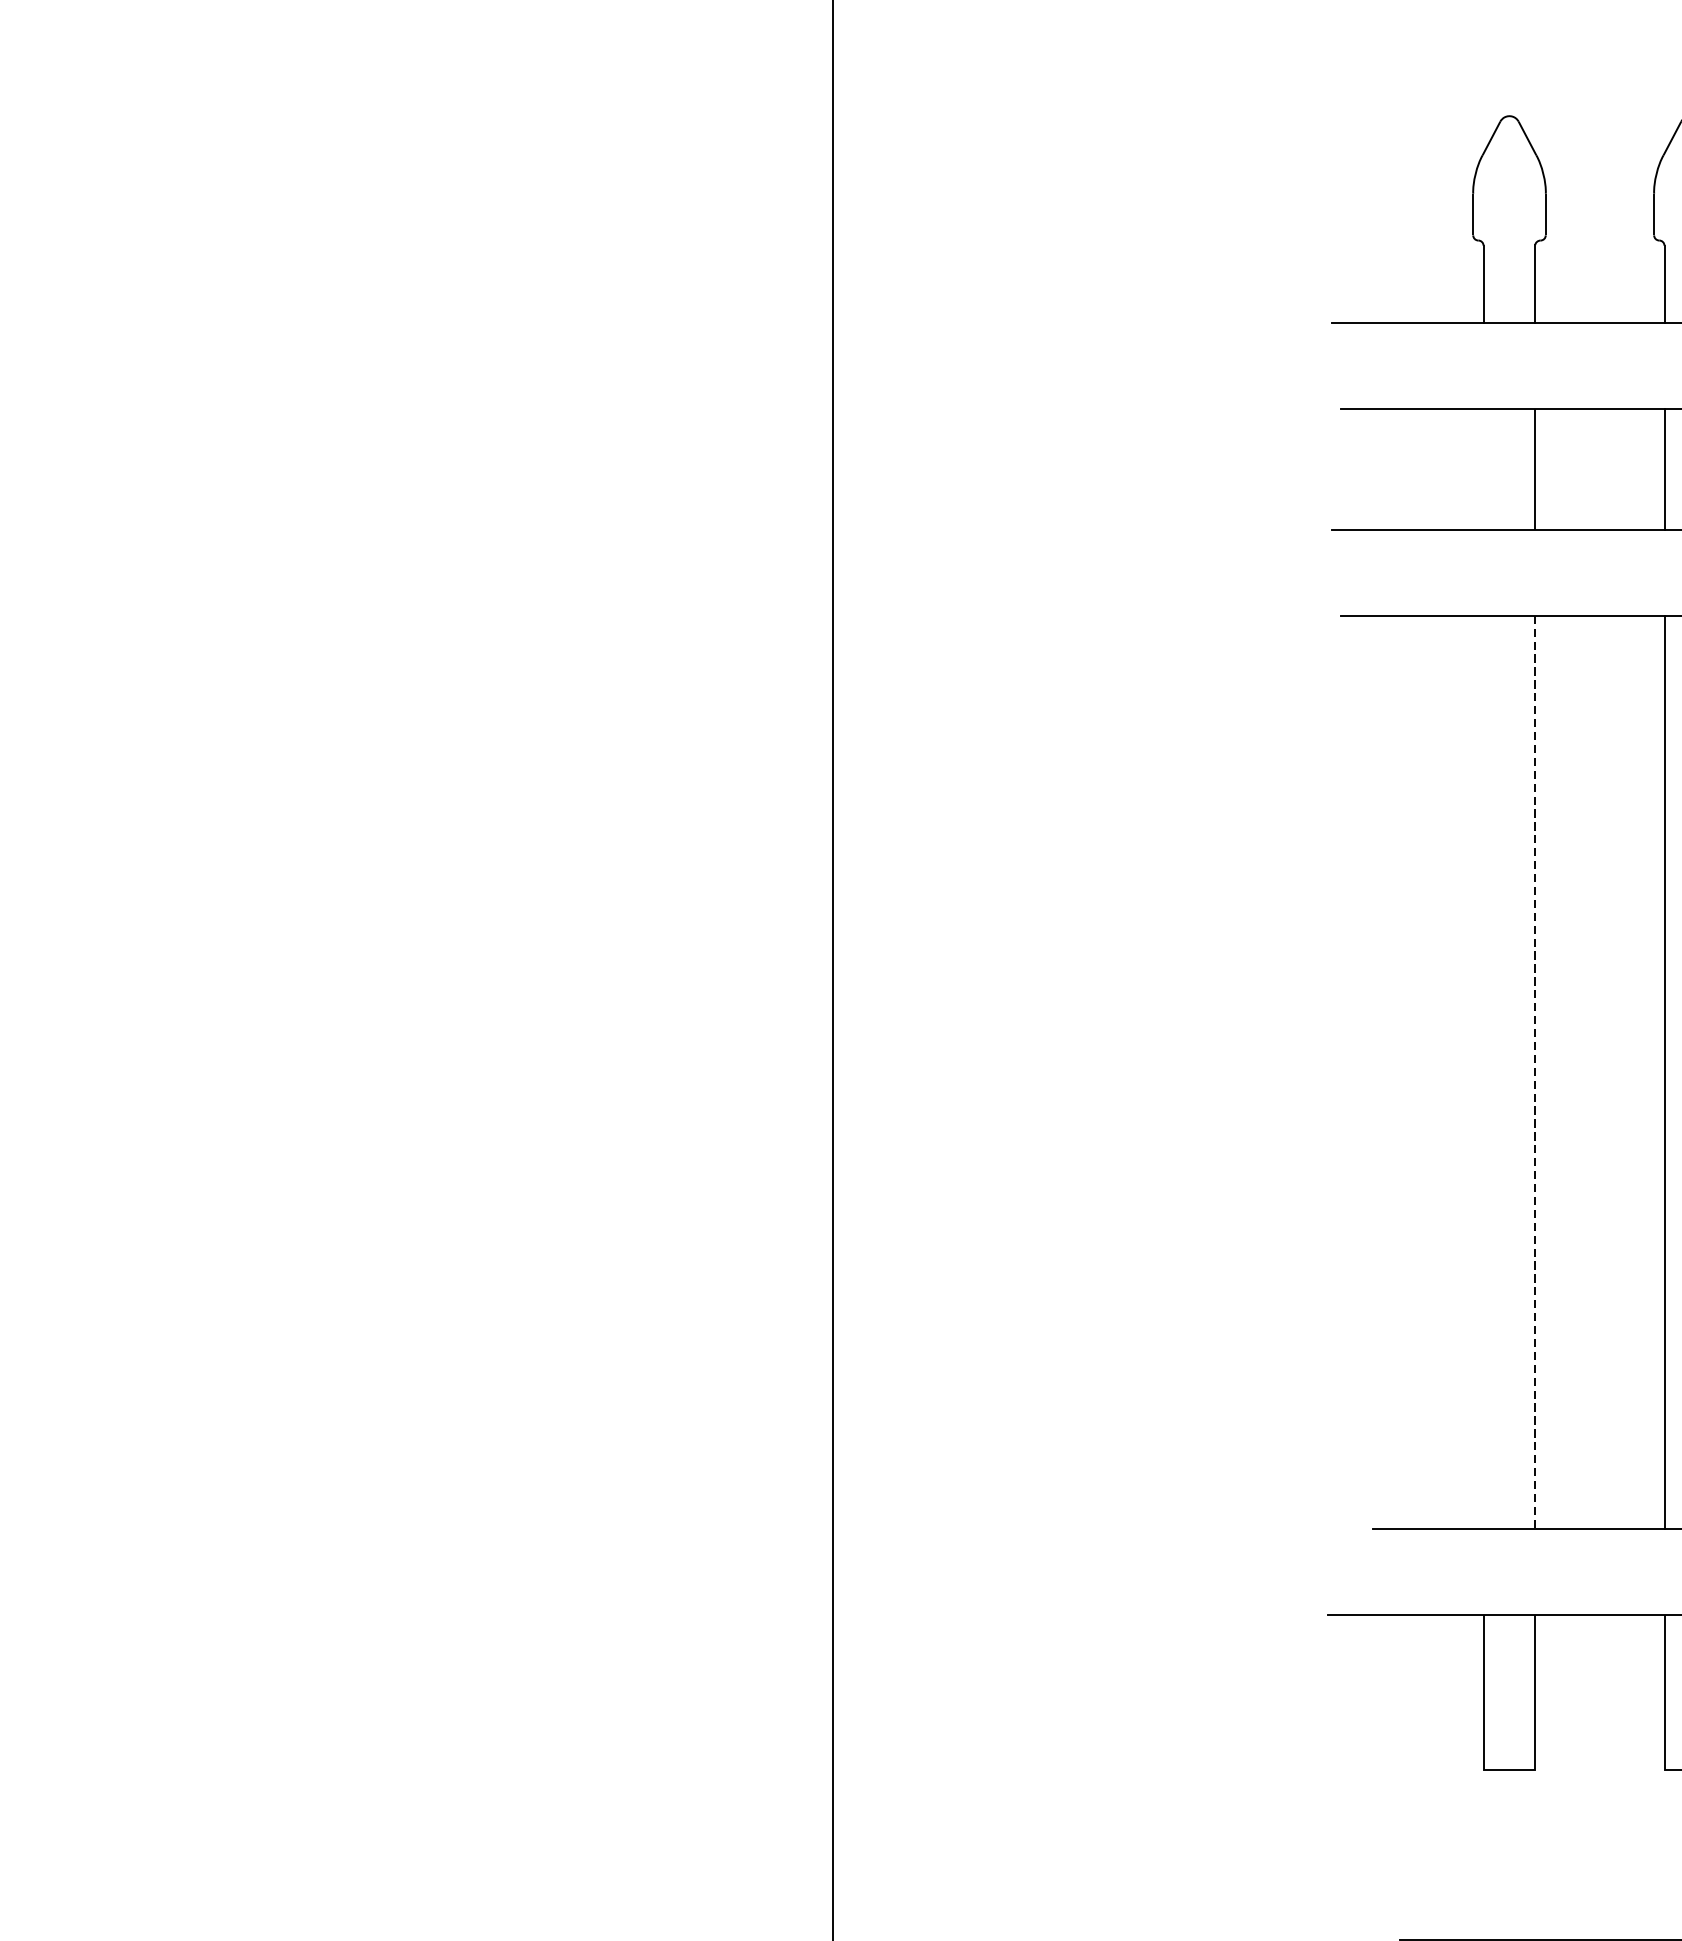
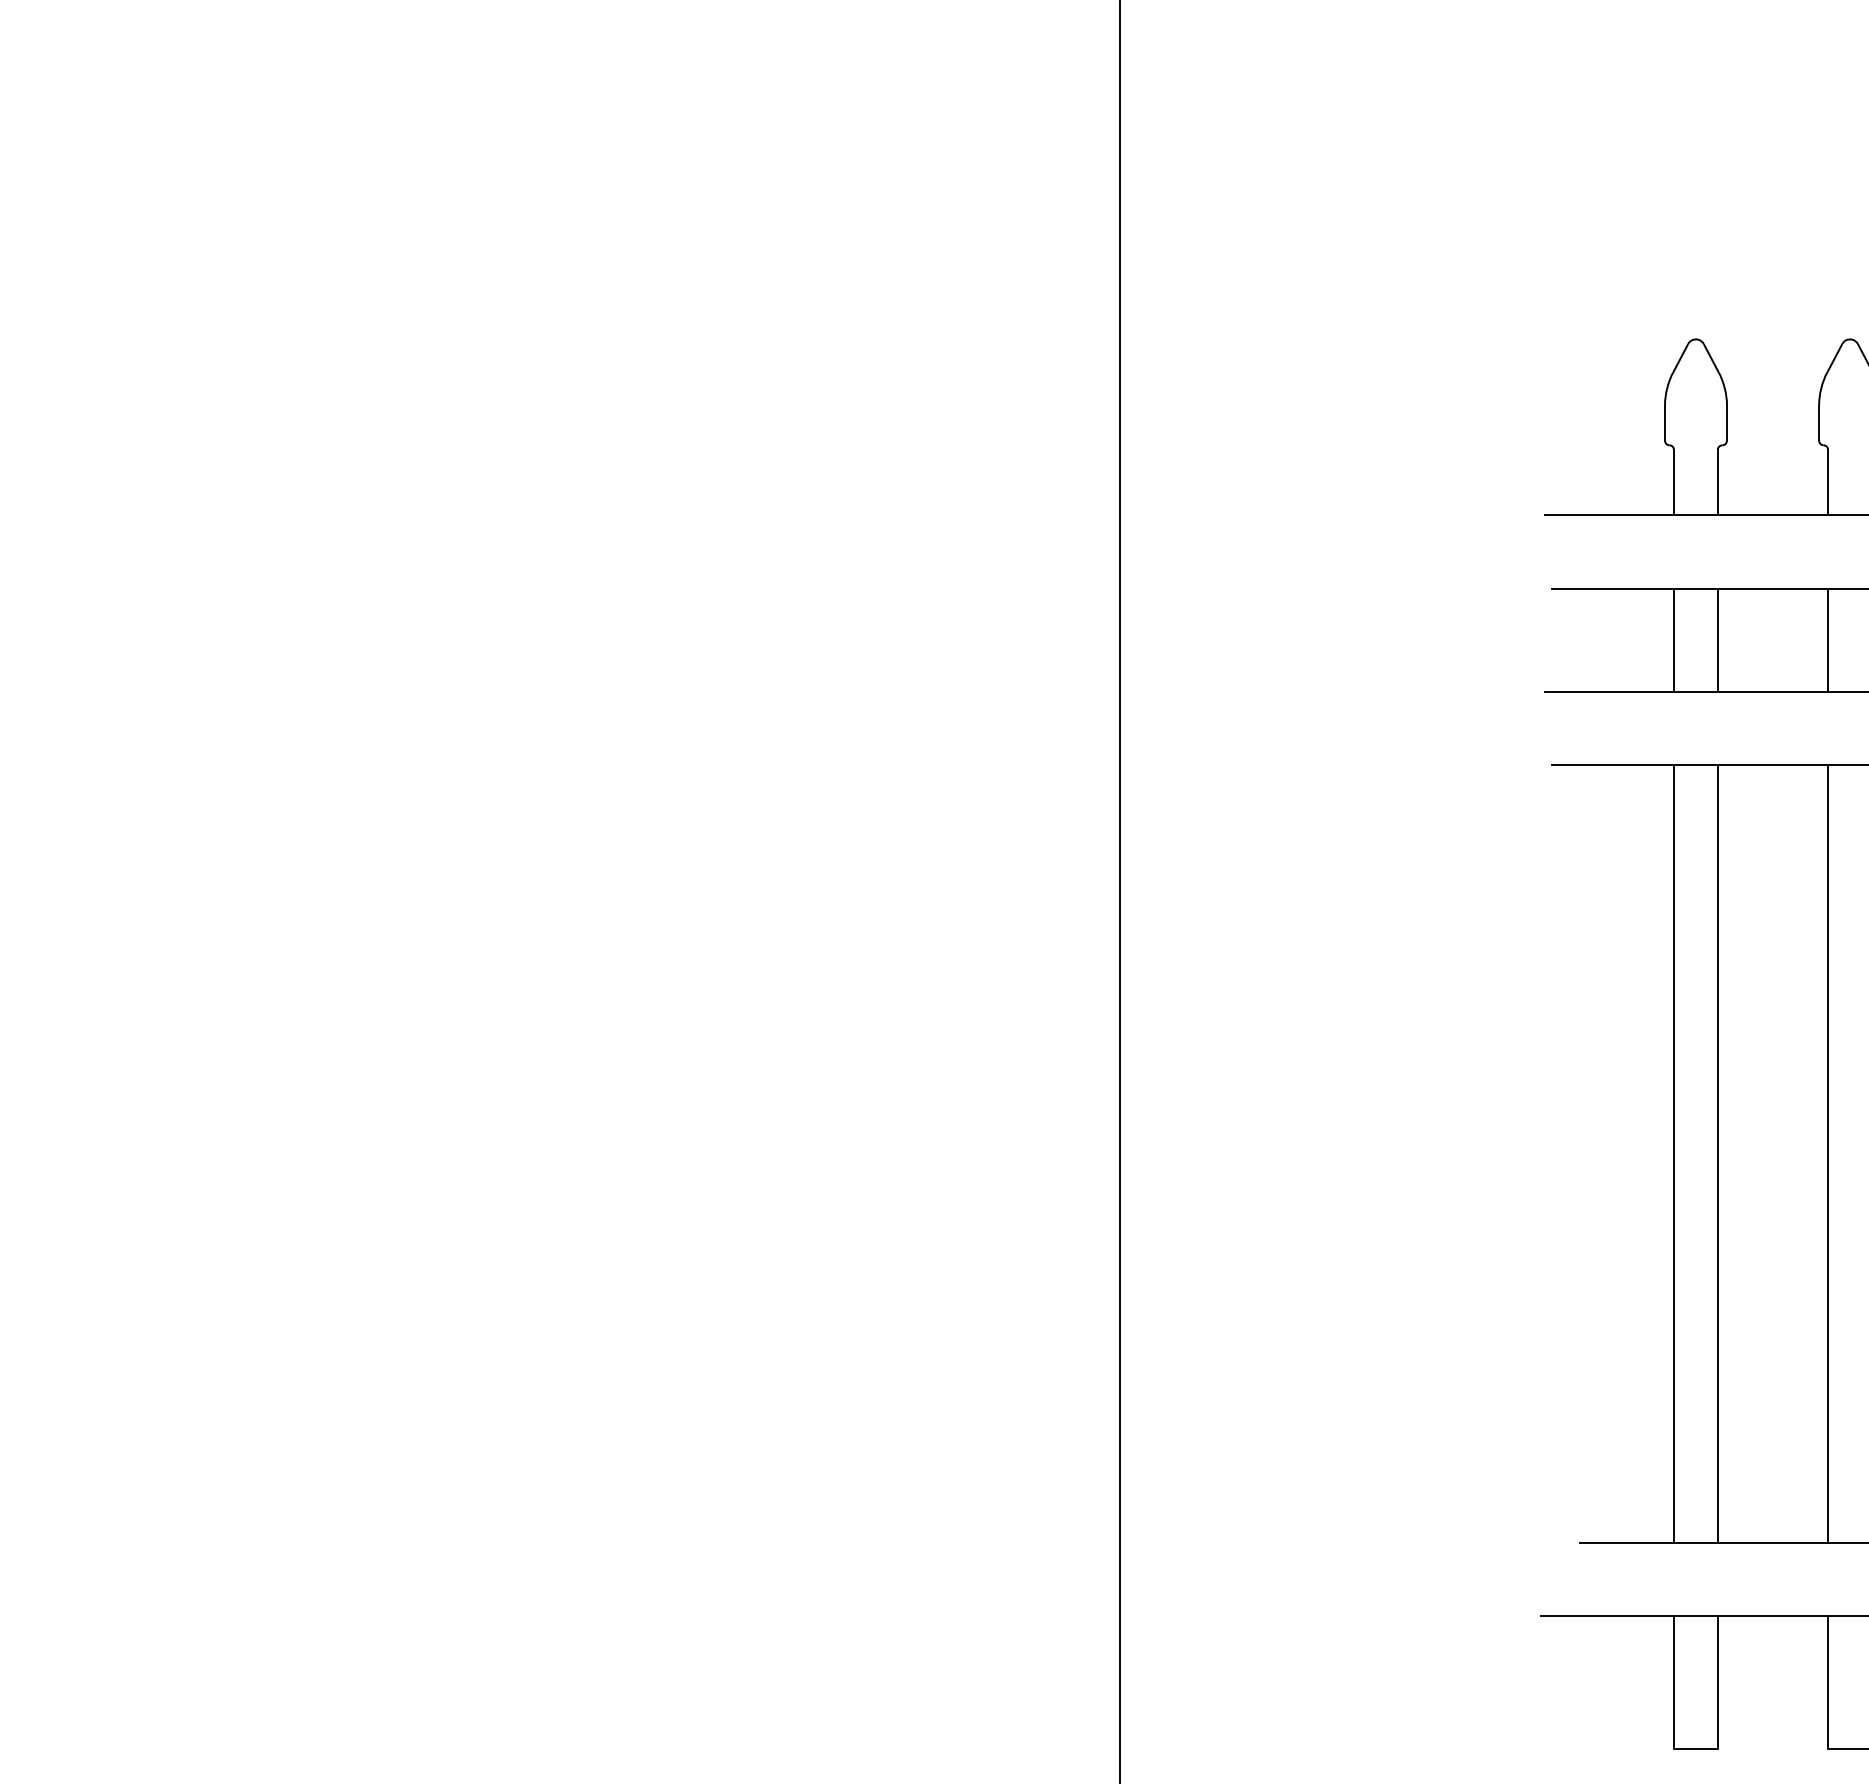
line: (1484, 468) -> (1674, 639), added
line: (1484, 1071) -> (1674, 1153), added
line: (1535, 1073) -> (1718, 1154), dashed -> solid

